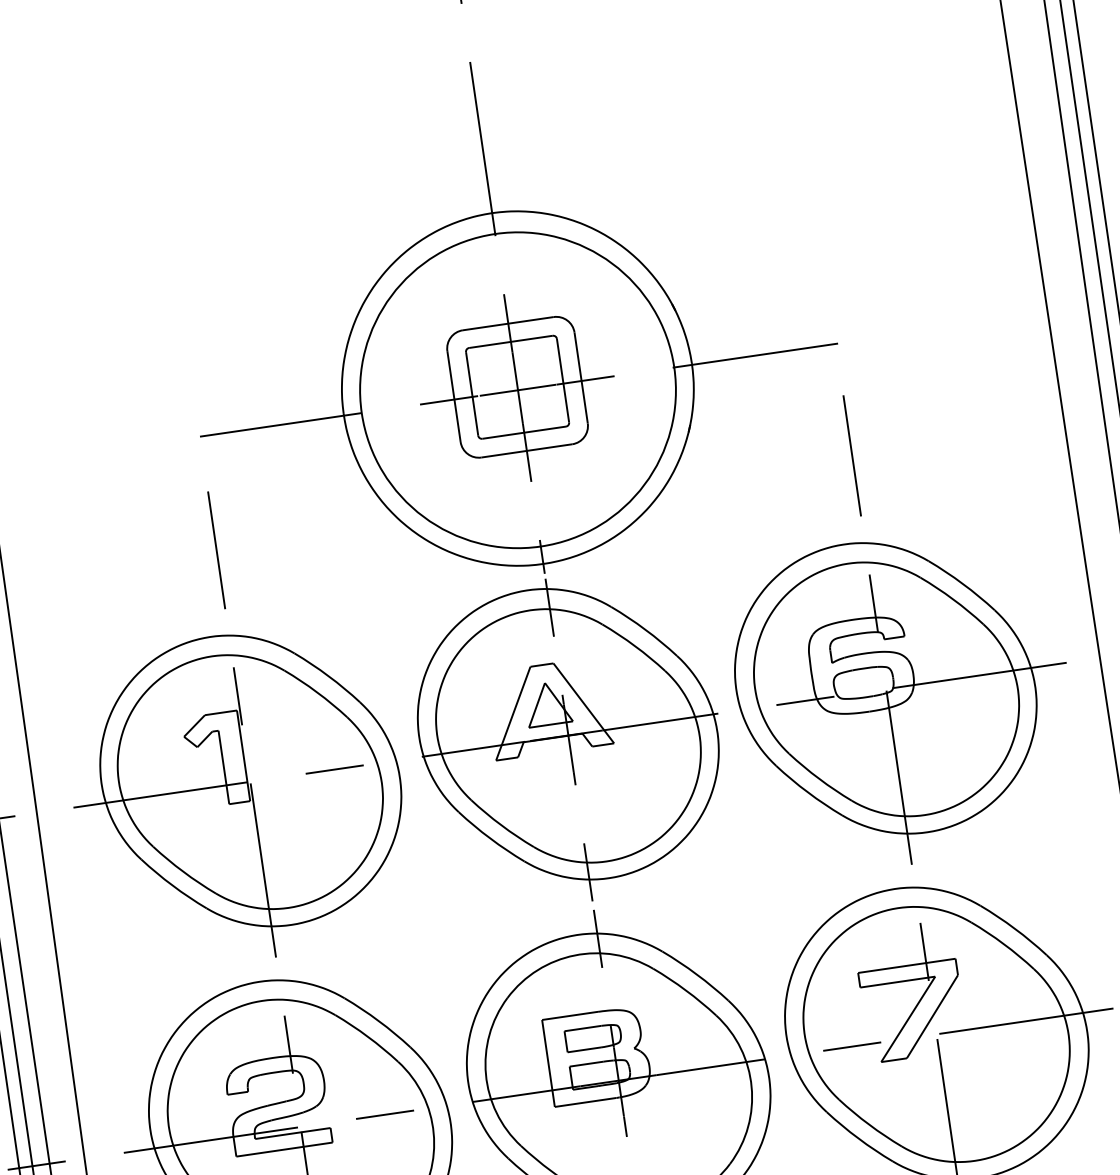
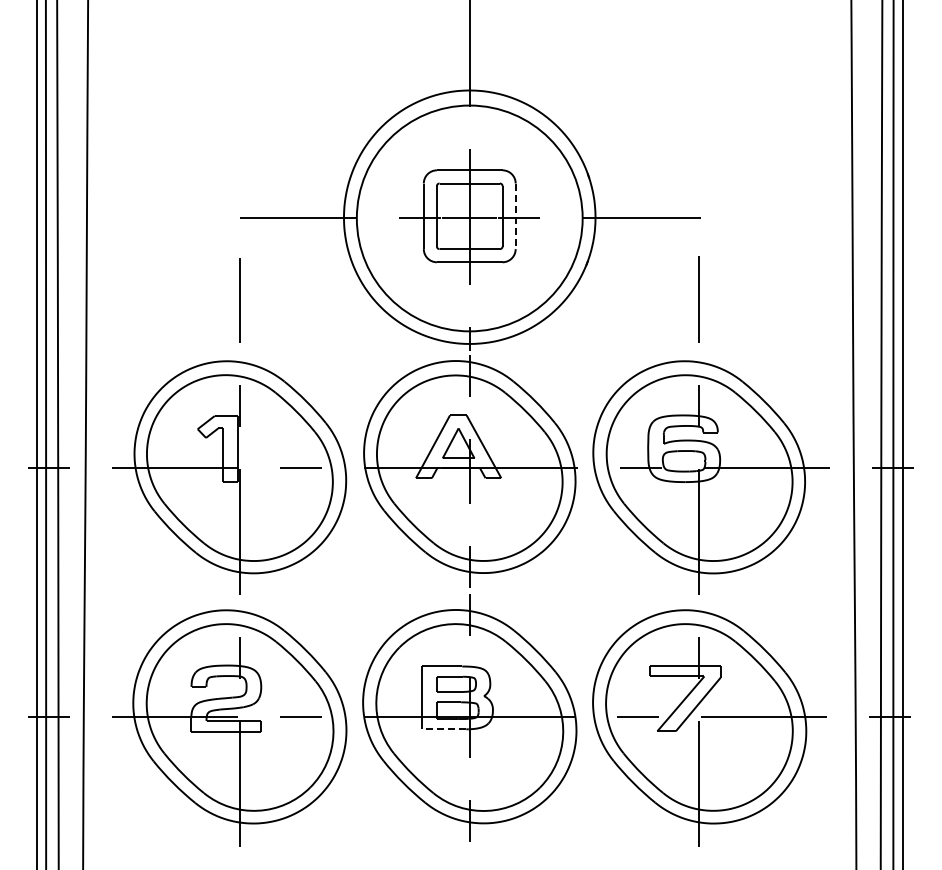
line: (580, 378) -> (515, 216), solid -> dashed
line: (584, 1102) -> (443, 729), solid -> dashed

